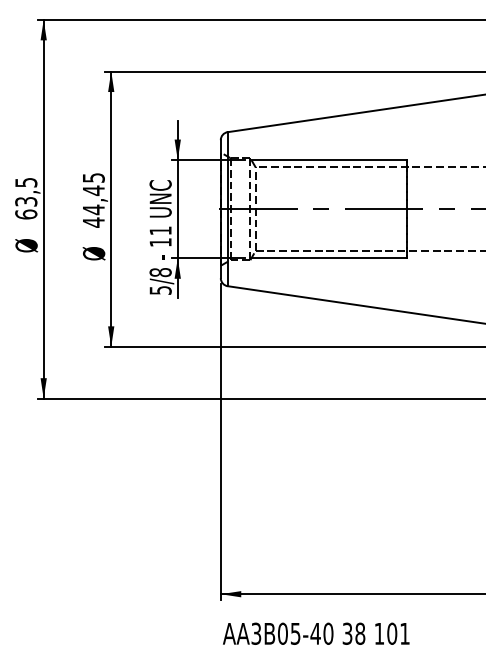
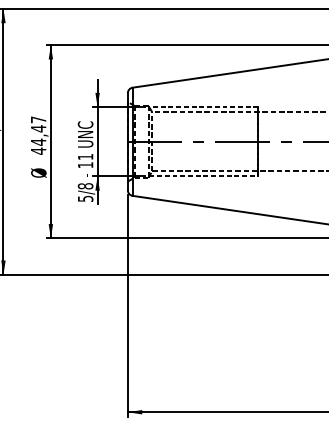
line: (329, 160) -> (204, 107), solid -> dashed
text: (93, 177) -> (38, 119), 44,45 -> 44,47
line: (329, 258) -> (204, 176), solid -> dashed

